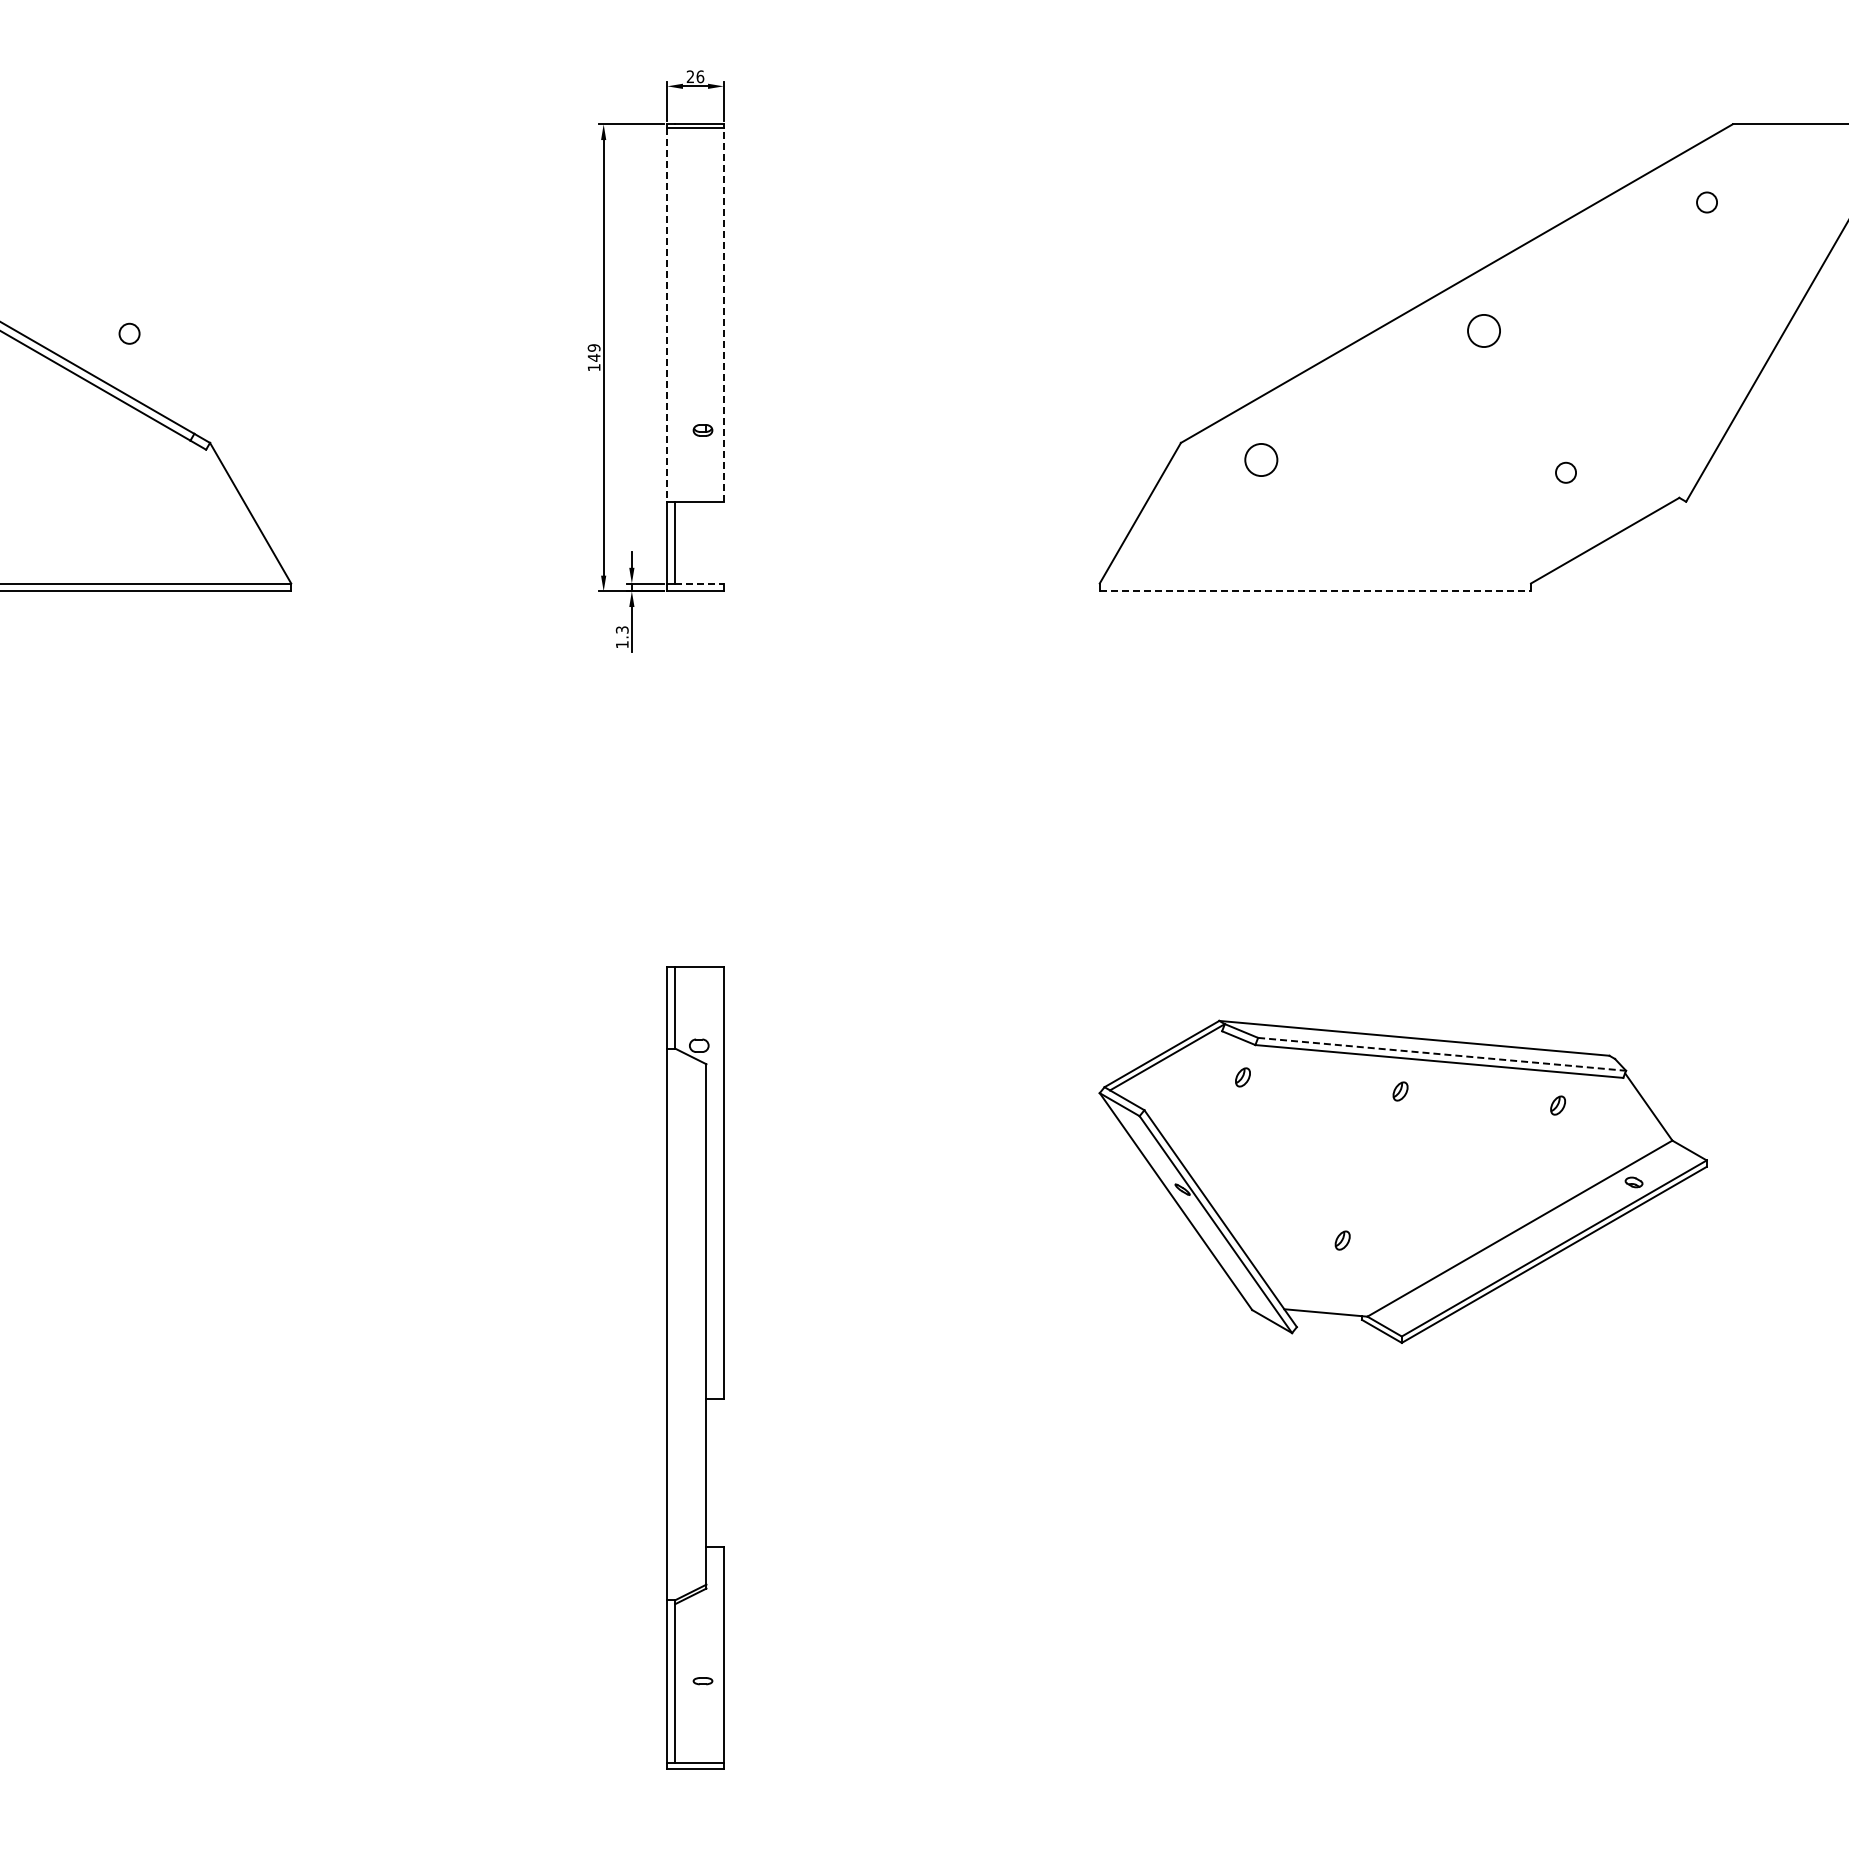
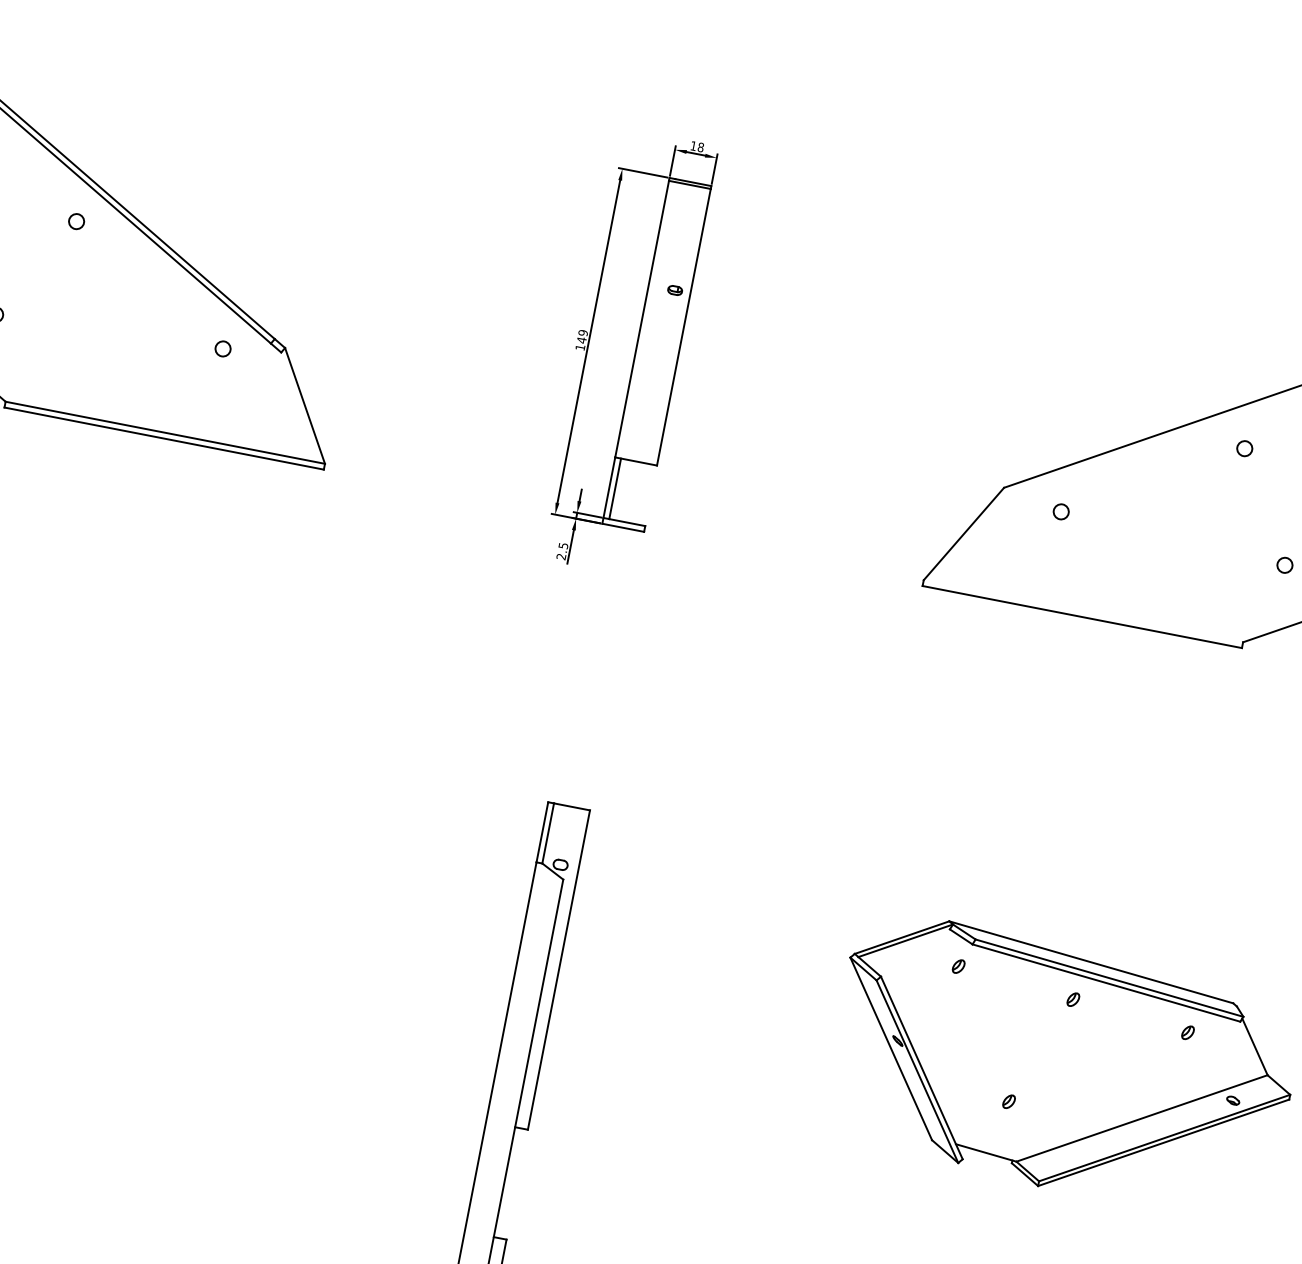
text: (695, 76) -> (697, 146), 26 -> 18
line: (667, 315) -> (642, 319), dashed -> solid
line: (723, 315) -> (683, 327), dashed -> solid
circle: (1484, 331) -> (1244, 448), size x0.62
circle: (129, 333) -> (223, 348), moved
part: (702, 430) -> (674, 290), moved
circle: (1261, 459) -> (1061, 511), size x0.62
line: (699, 583) -> (627, 522), dashed -> solid
line: (1315, 591) -> (1082, 617), dashed -> solid
text: (621, 637) -> (561, 551), 1.3 -> 2.5
line: (1442, 1054) -> (1109, 978), dashed -> solid

